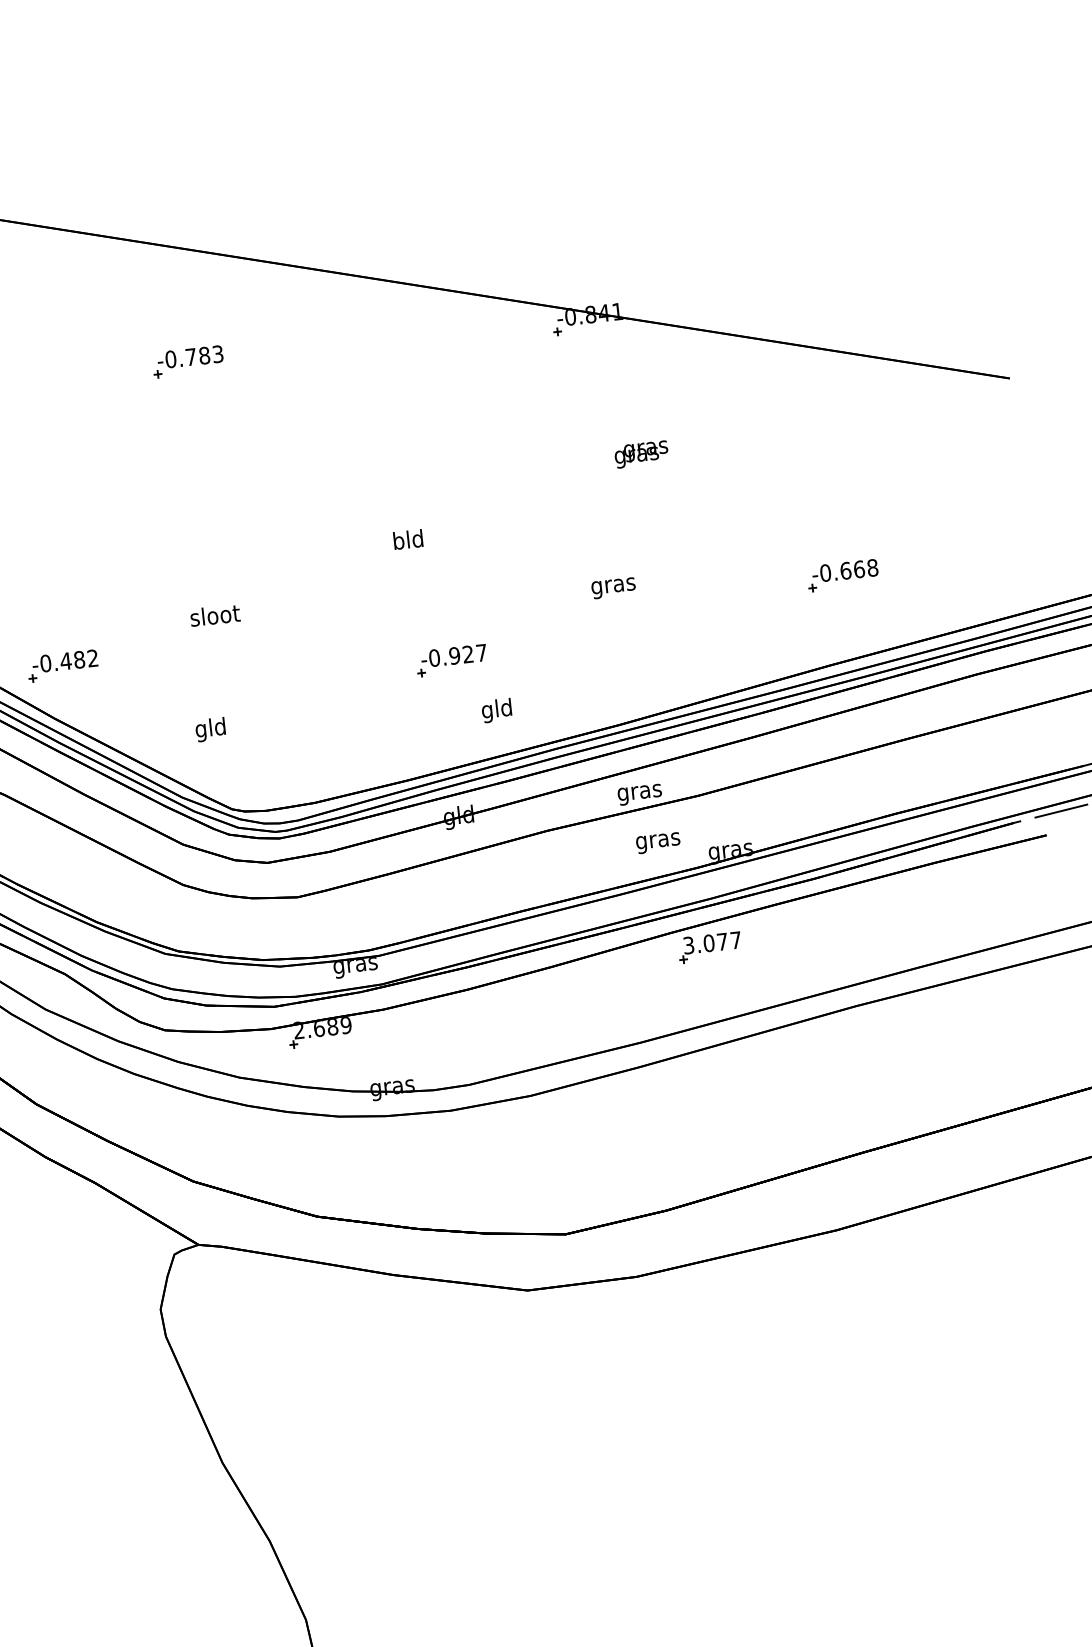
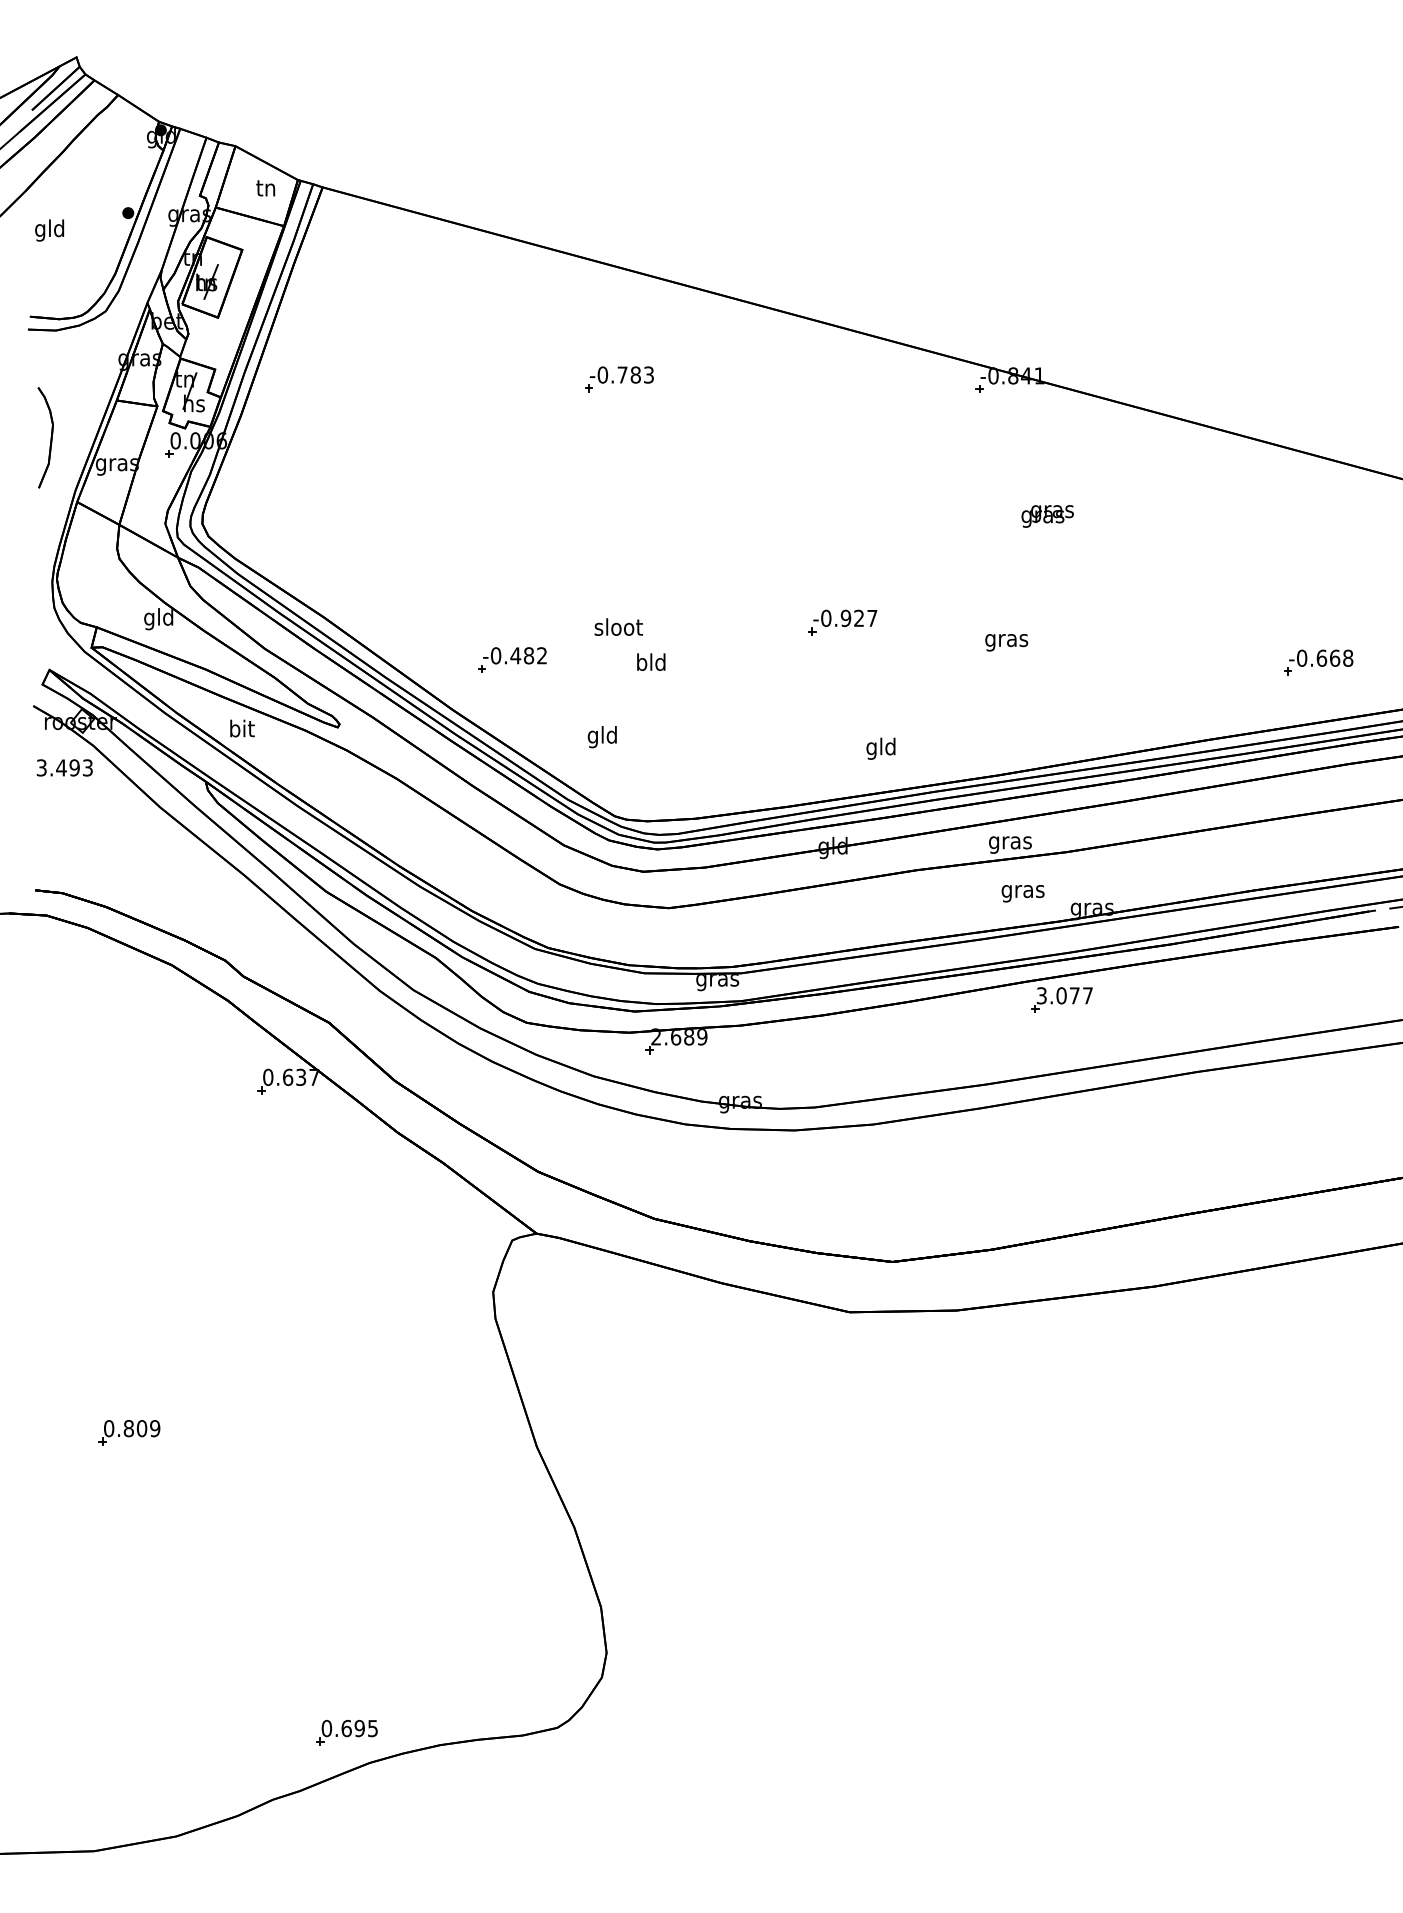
text: (408, 538) -> (651, 661), moved
part: (842, 575) -> (1318, 662), moved
part: (451, 660) -> (842, 622), moved
part: (63, 665) -> (512, 659), moved

